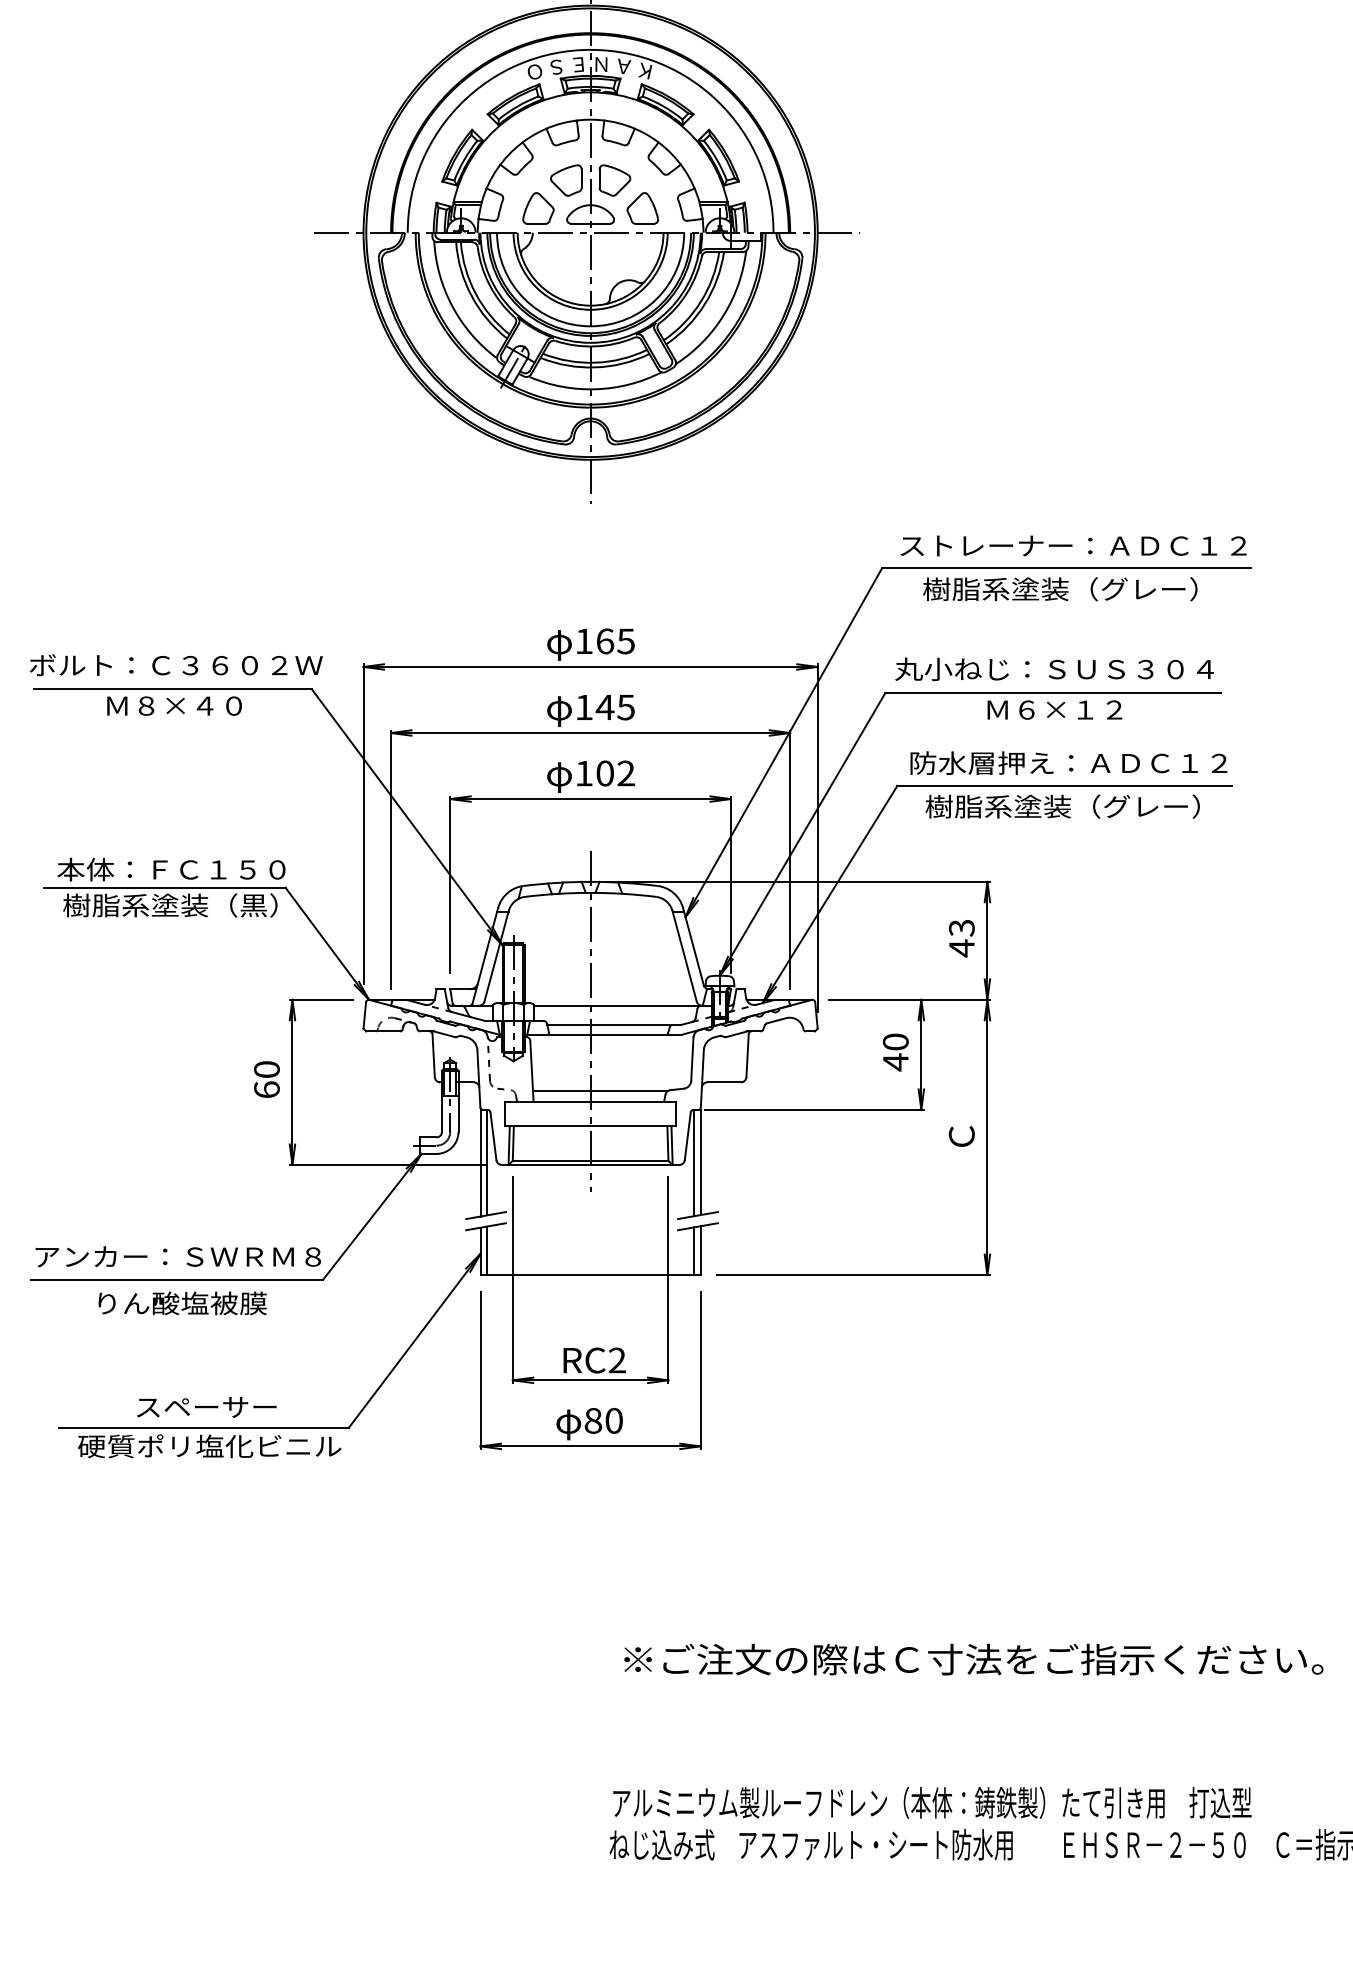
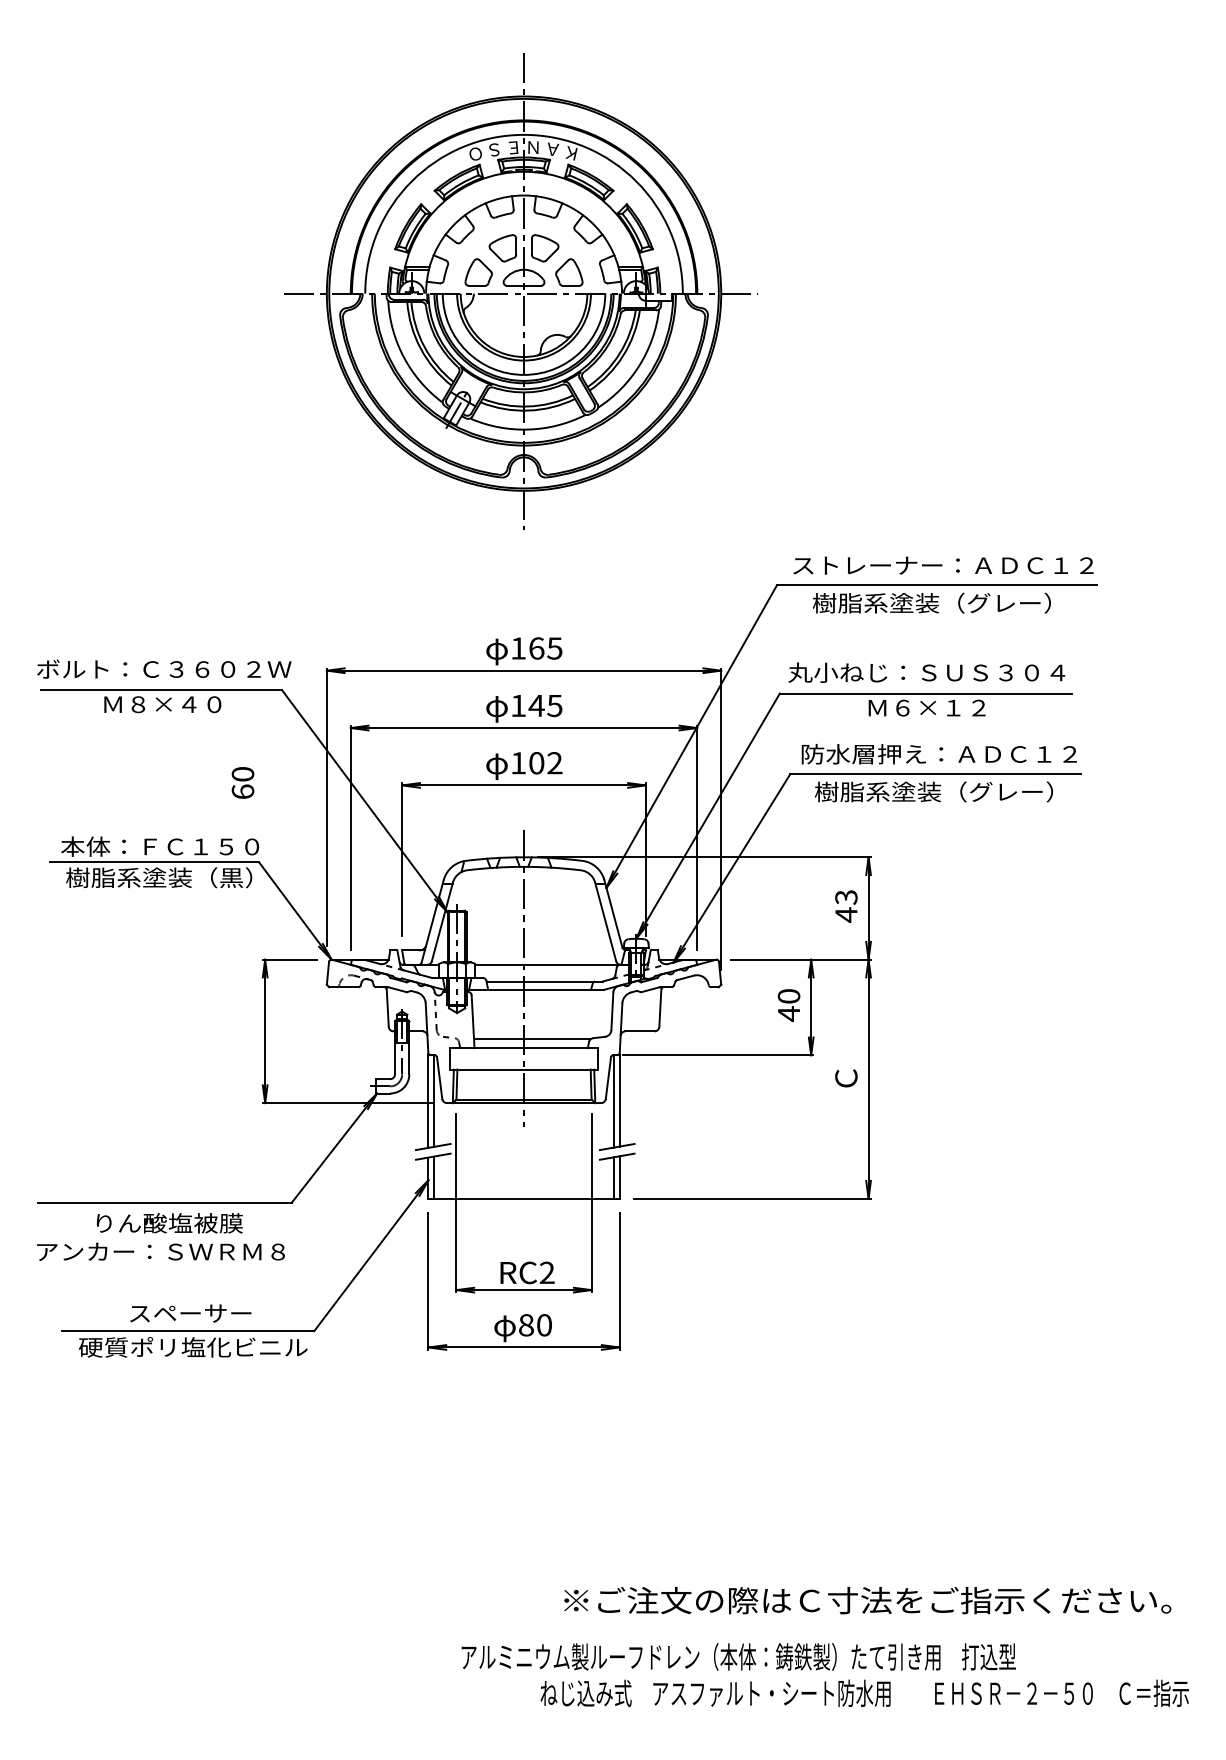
text: (266, 1079) -> (242, 782), moved
text: (177, 1256) -> (160, 1251), moved
text: (973, 1659) -> (867, 1600), moved
text: (932, 1802) -> (738, 1656), moved

